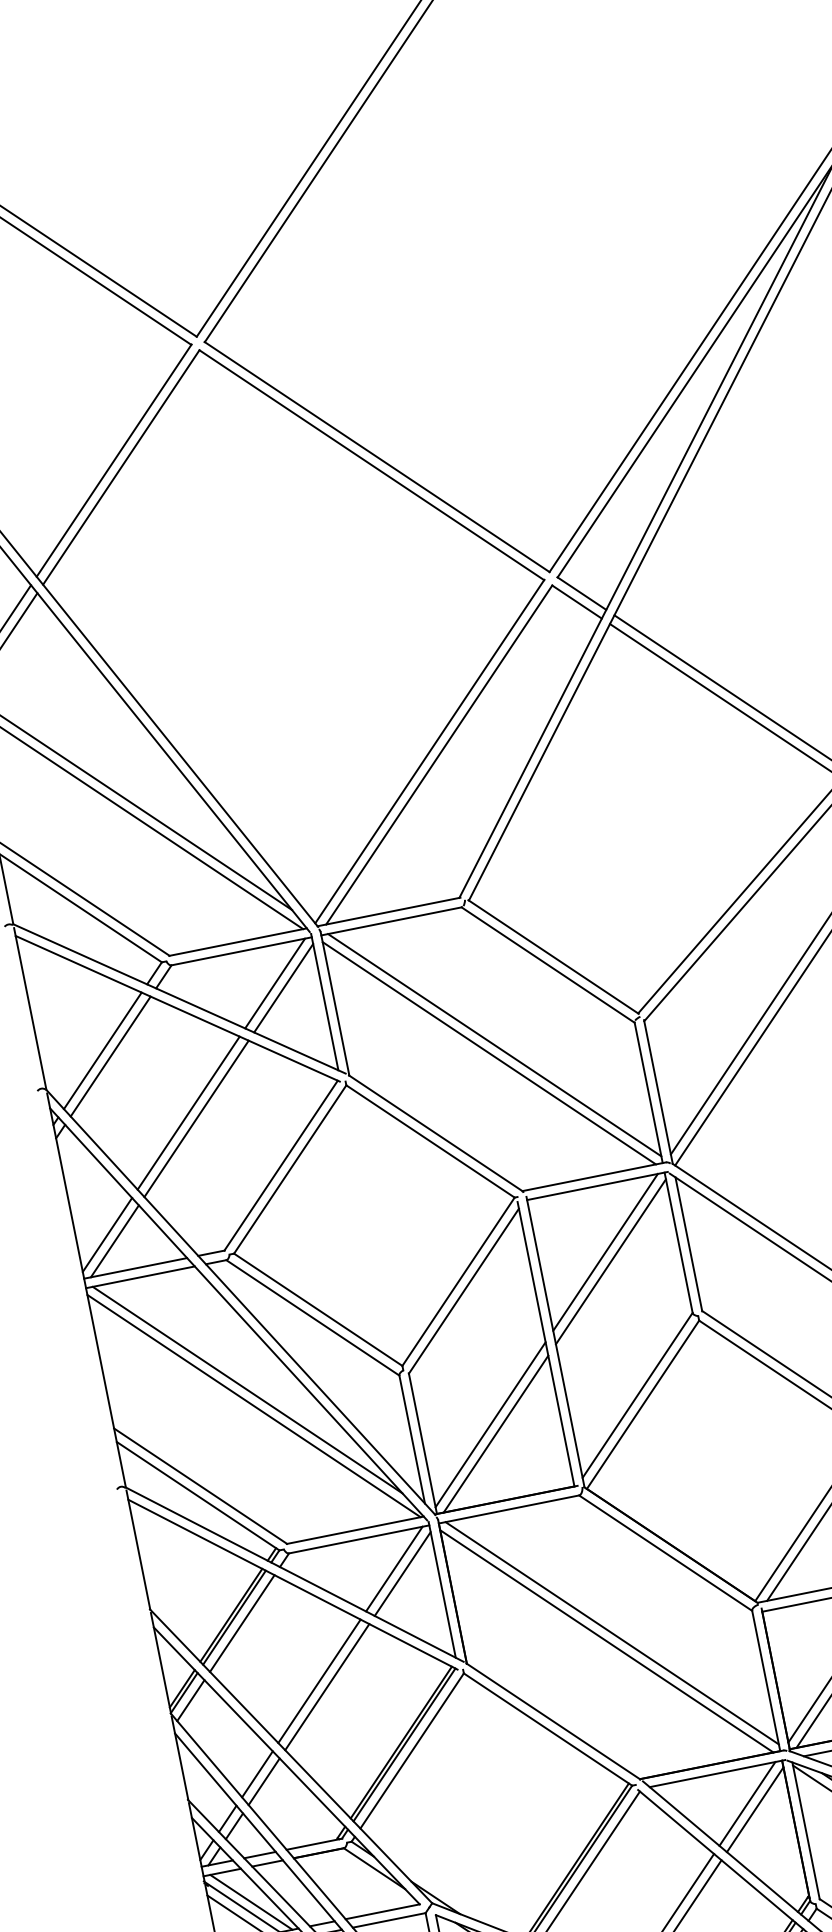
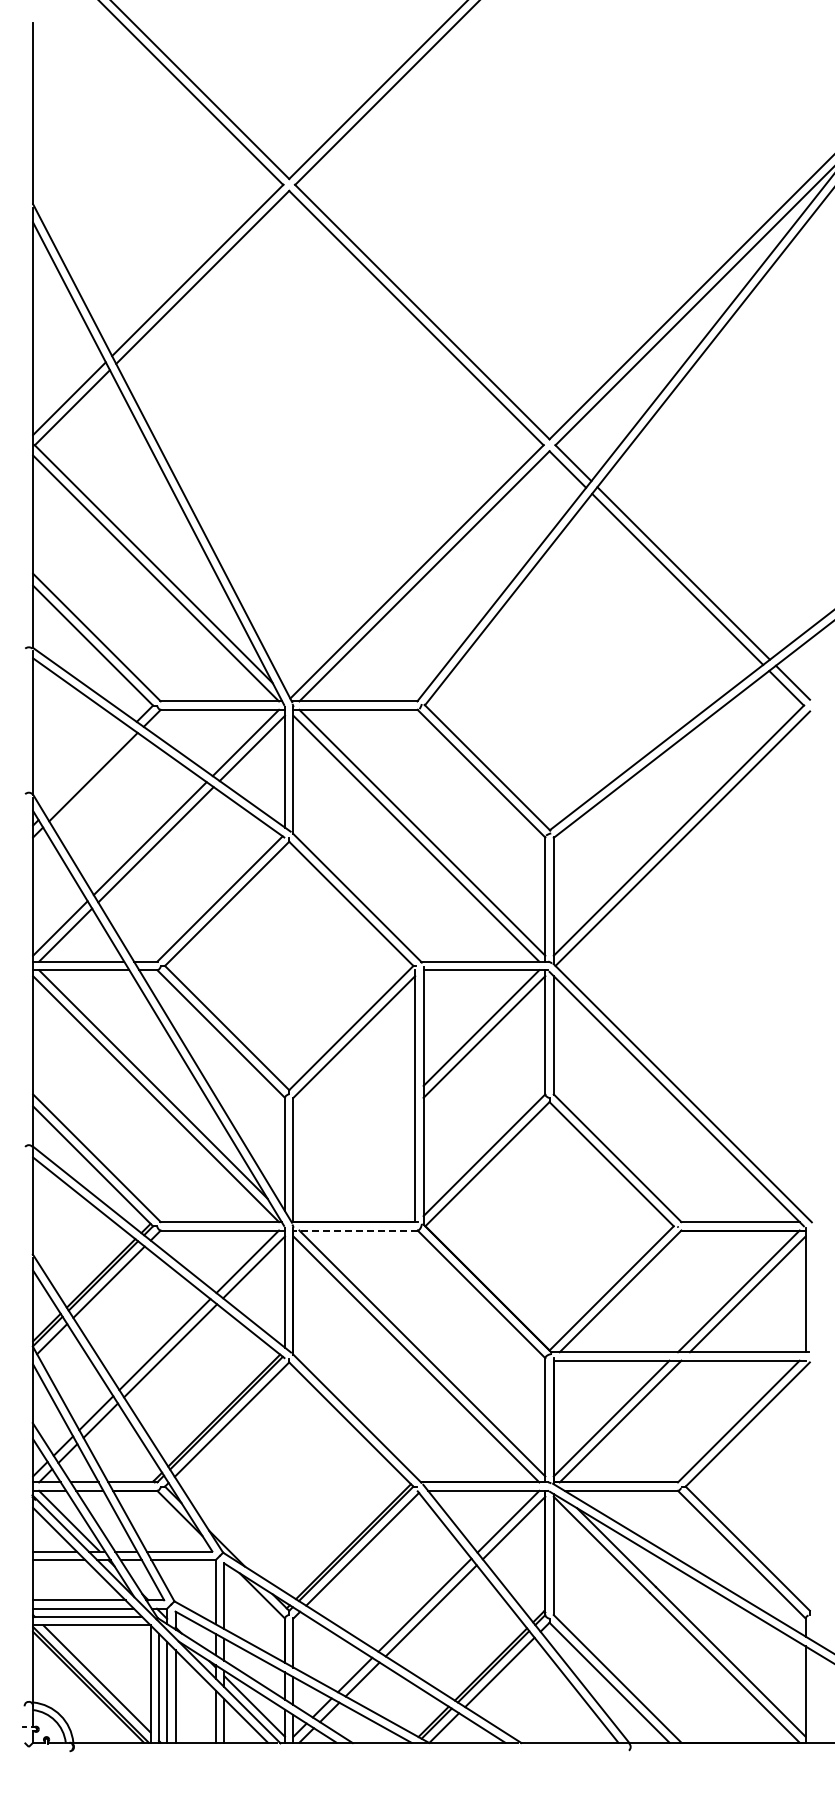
line: (102, 1050) -> (87, 770), removed
line: (490, 1424) -> (354, 1155), removed
line: (496, 1434) -> (357, 1164), removed
line: (508, 1509) -> (355, 1230), solid -> dashed

